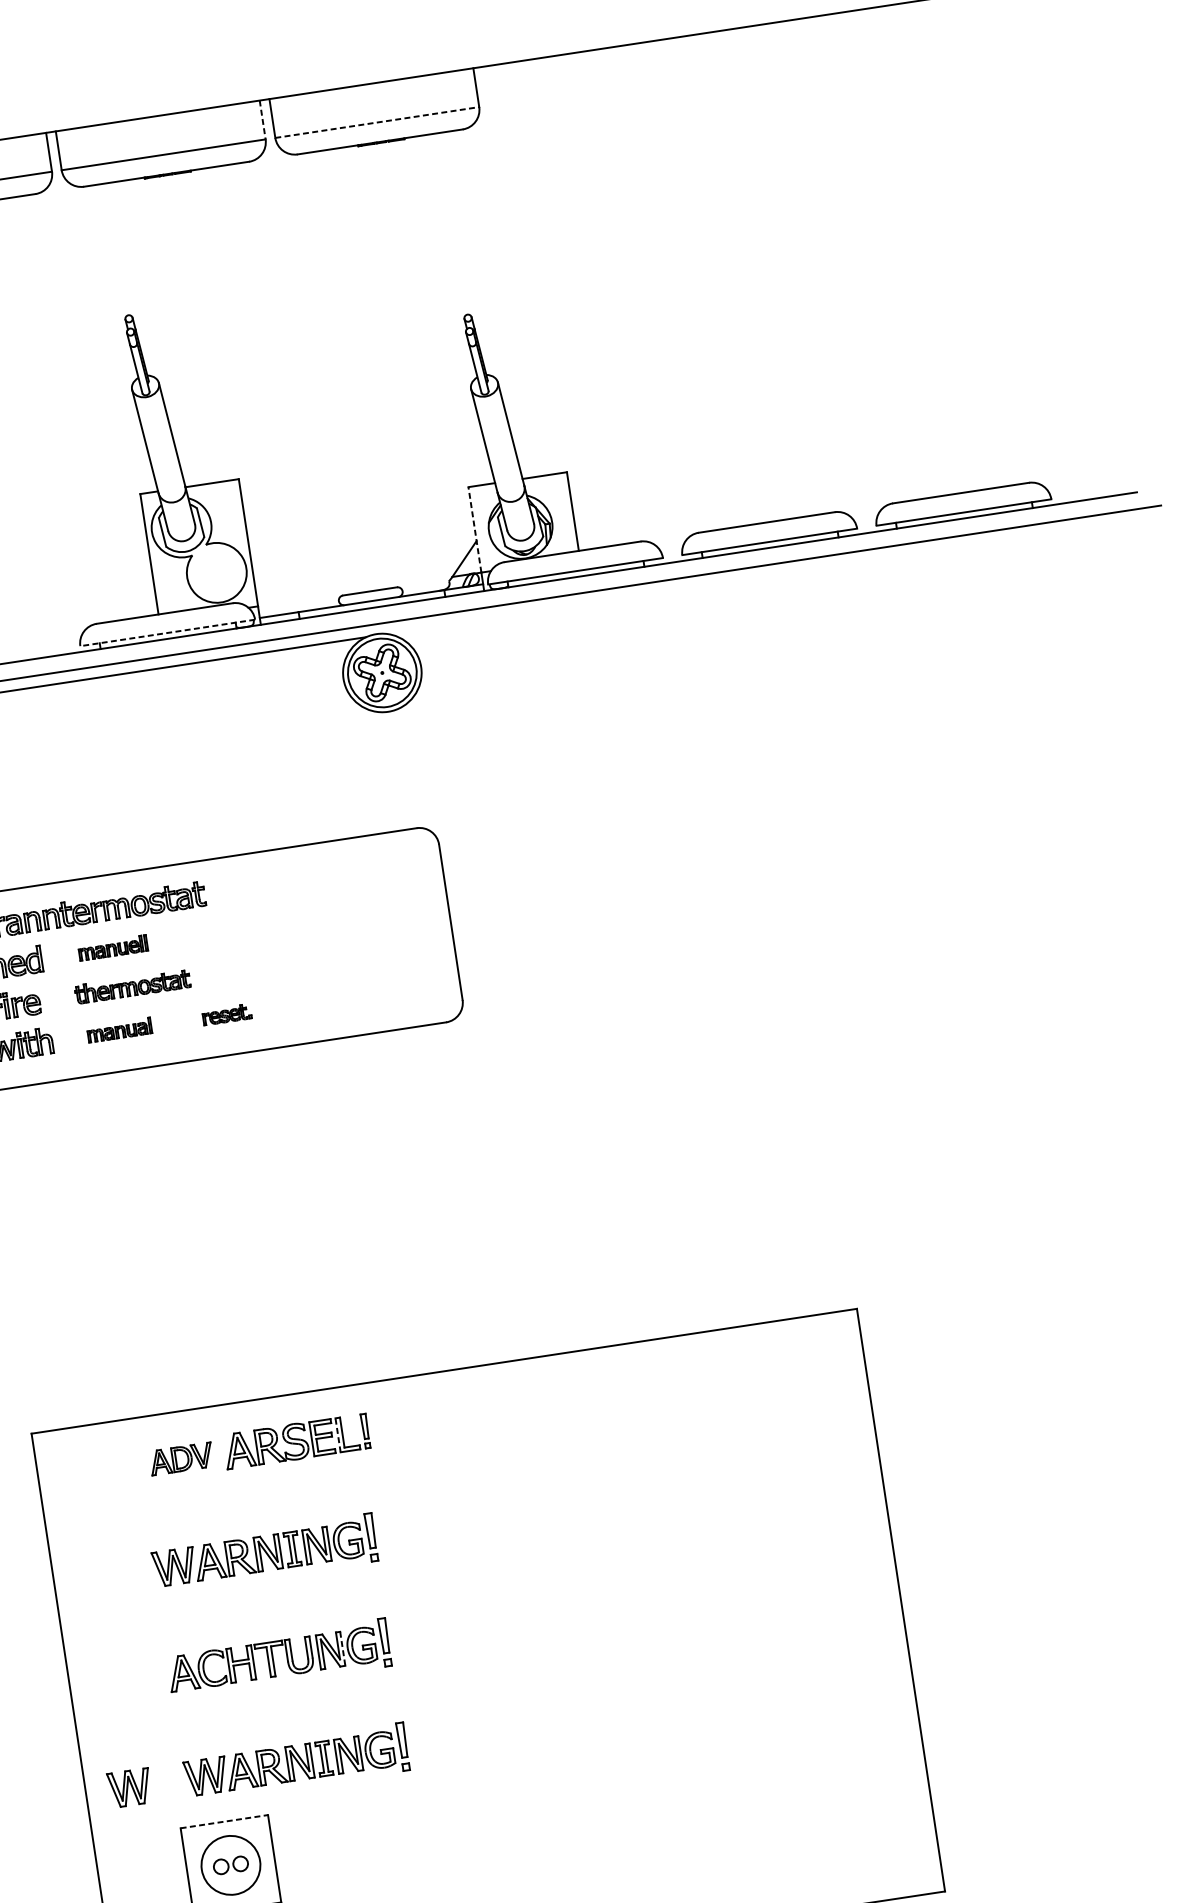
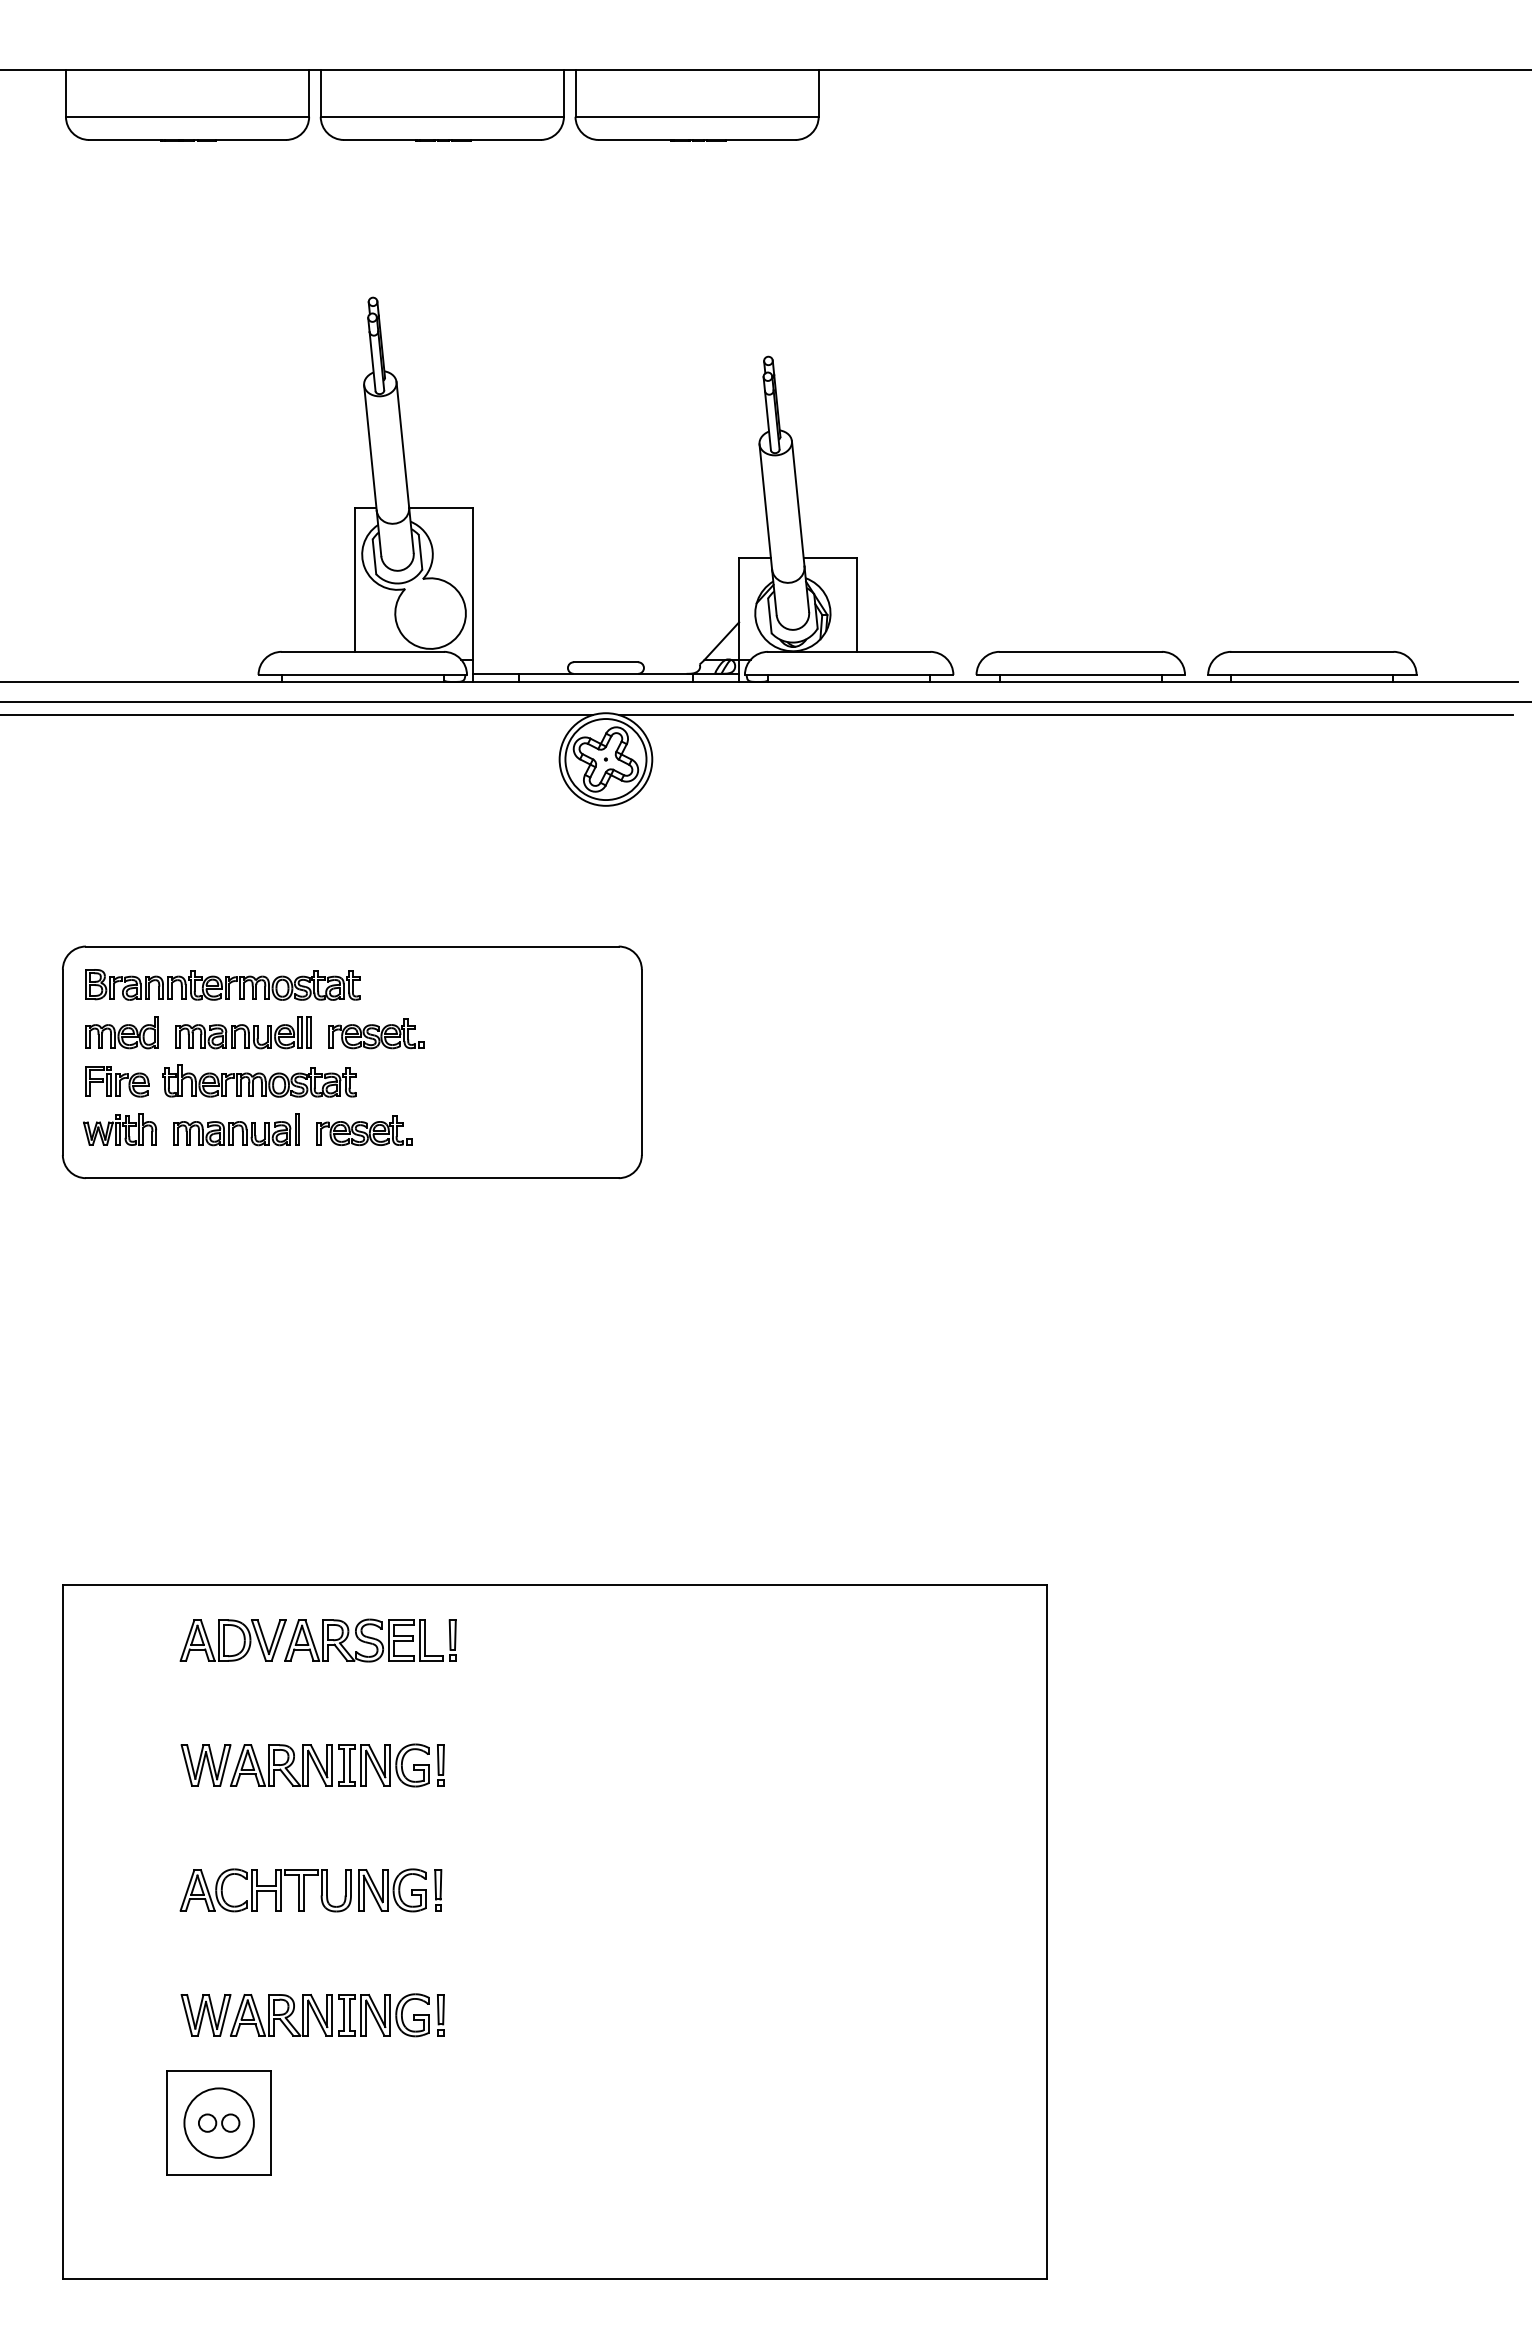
line: (262, 120) -> (563, 94), dashed -> solid
line: (377, 122) -> (697, 116), dashed -> solid
line: (475, 529) -> (739, 608), dashed -> solid
line: (761, 576) -> (1065, 714), added
line: (167, 633) -> (362, 675), dashed -> solid
part: (224, 931) -> (376, 1033), added
part: (113, 947) -> (243, 1032), size x1.67
part: (132, 986) -> (259, 1080), size x1.43
part: (226, 1014) -> (364, 1130), size x1.67
part: (119, 1030) -> (236, 1129), size x1.67
line: (337, 1435) -> (419, 1640), dashed -> solid
part: (180, 1459) -> (232, 1640), size x1.43
part: (371, 1537) -> (440, 1765), size x0.71
part: (385, 1642) -> (438, 1890), size x0.71
line: (342, 1648) -> (387, 1890), dashed -> solid
part: (402, 1747) -> (440, 2015), size x0.71
part: (129, 1788) -> (114, 2015), removed
line: (224, 1822) -> (219, 2071), dashed -> solid

